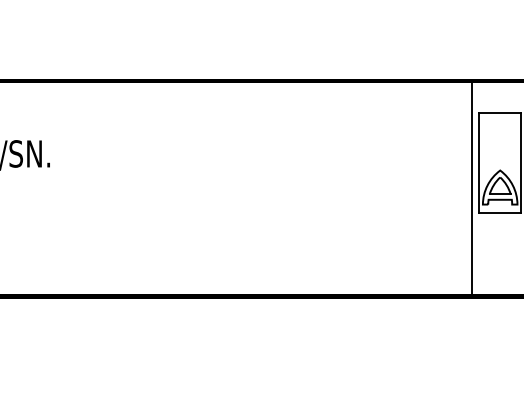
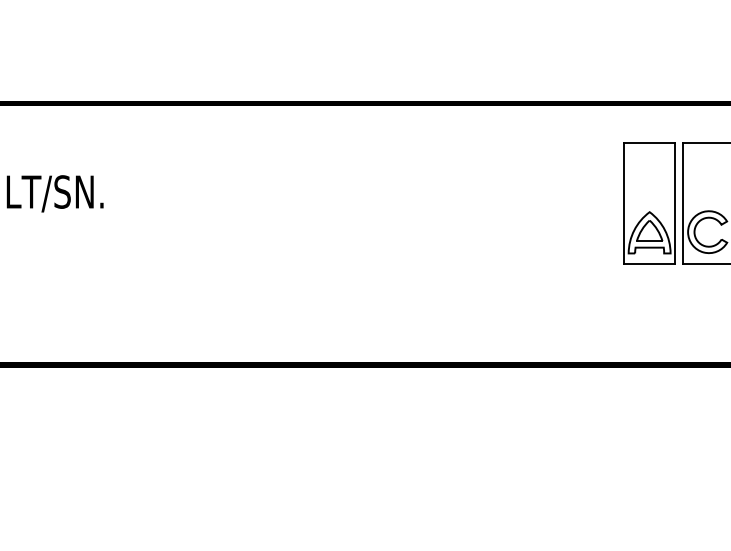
line: (472, 188) -> (615, 234), removed

